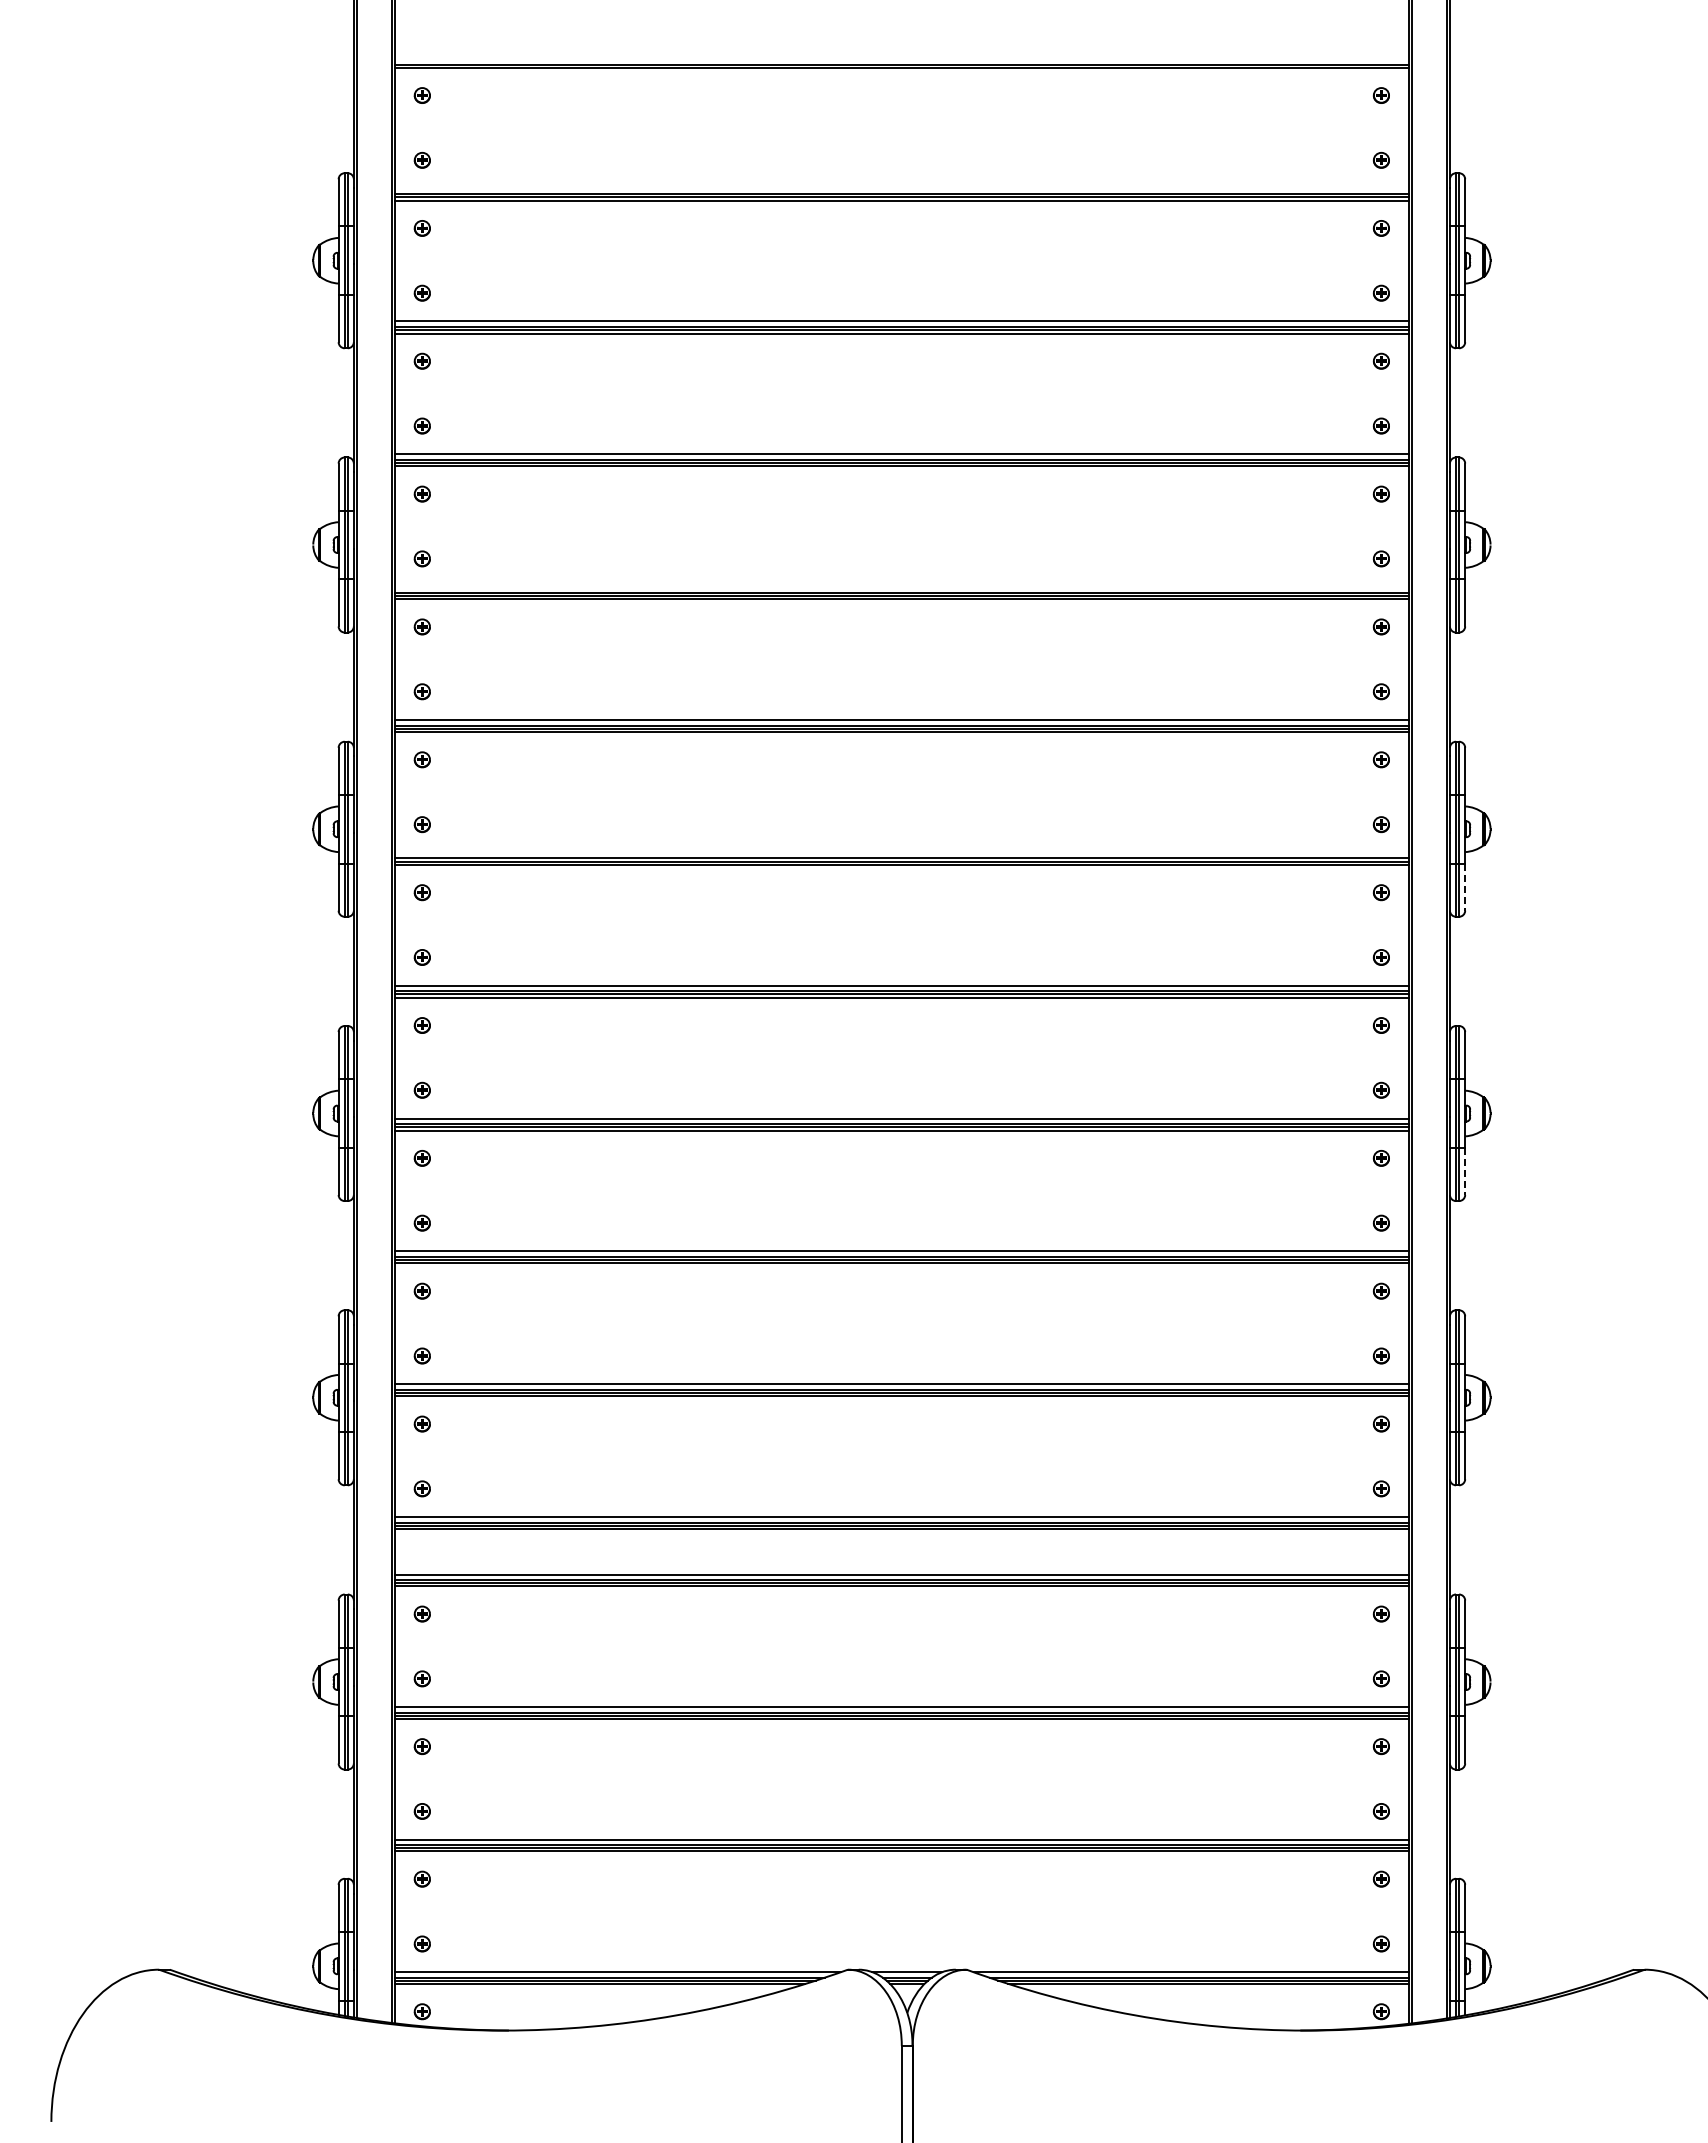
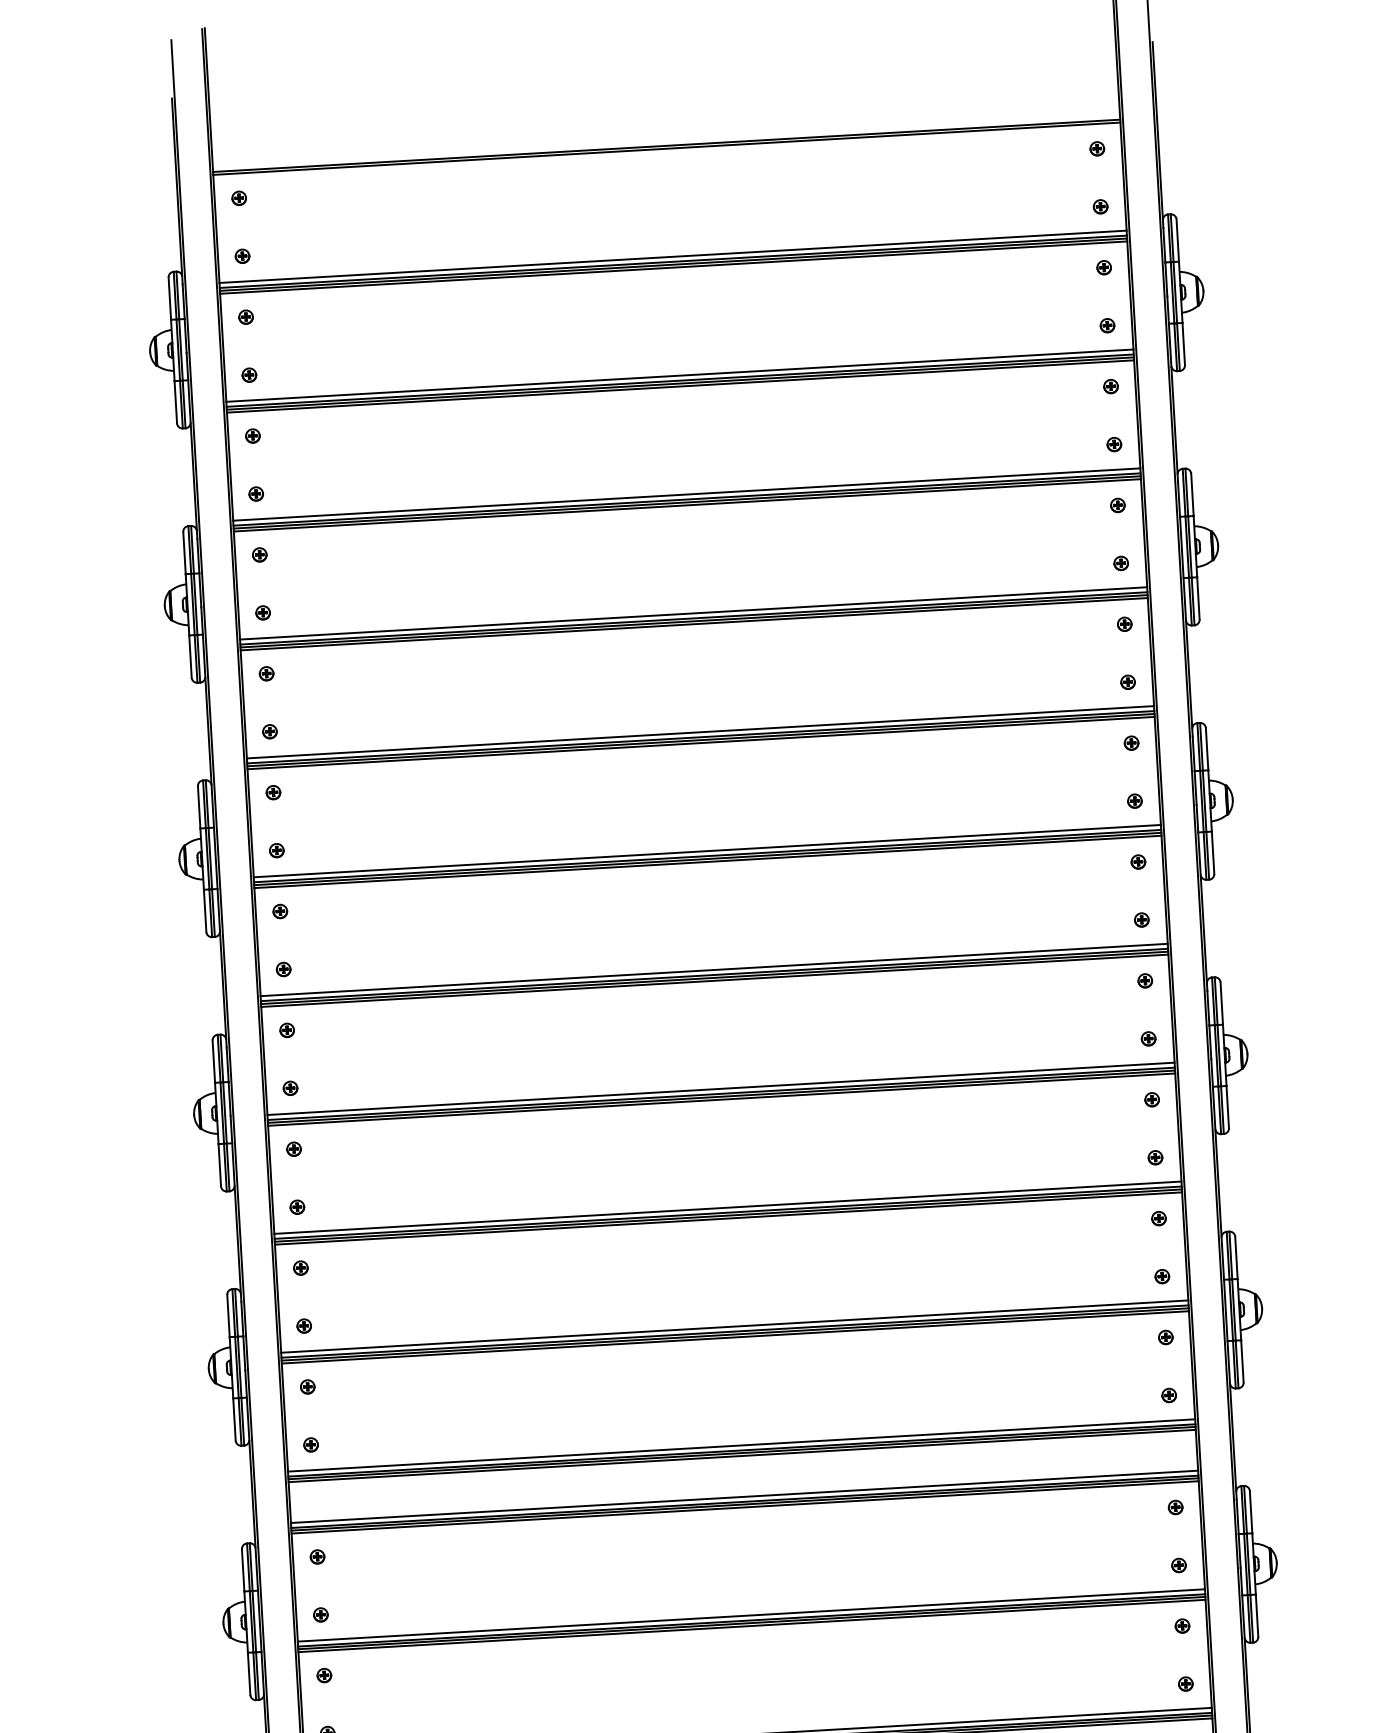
line: (901, 188) -> (672, 256), added
line: (901, 587) -> (693, 613), added
line: (901, 852) -> (706, 850), added
line: (1465, 887) -> (1213, 853), dashed -> solid
line: (1465, 1171) -> (1228, 1107), dashed -> solid

